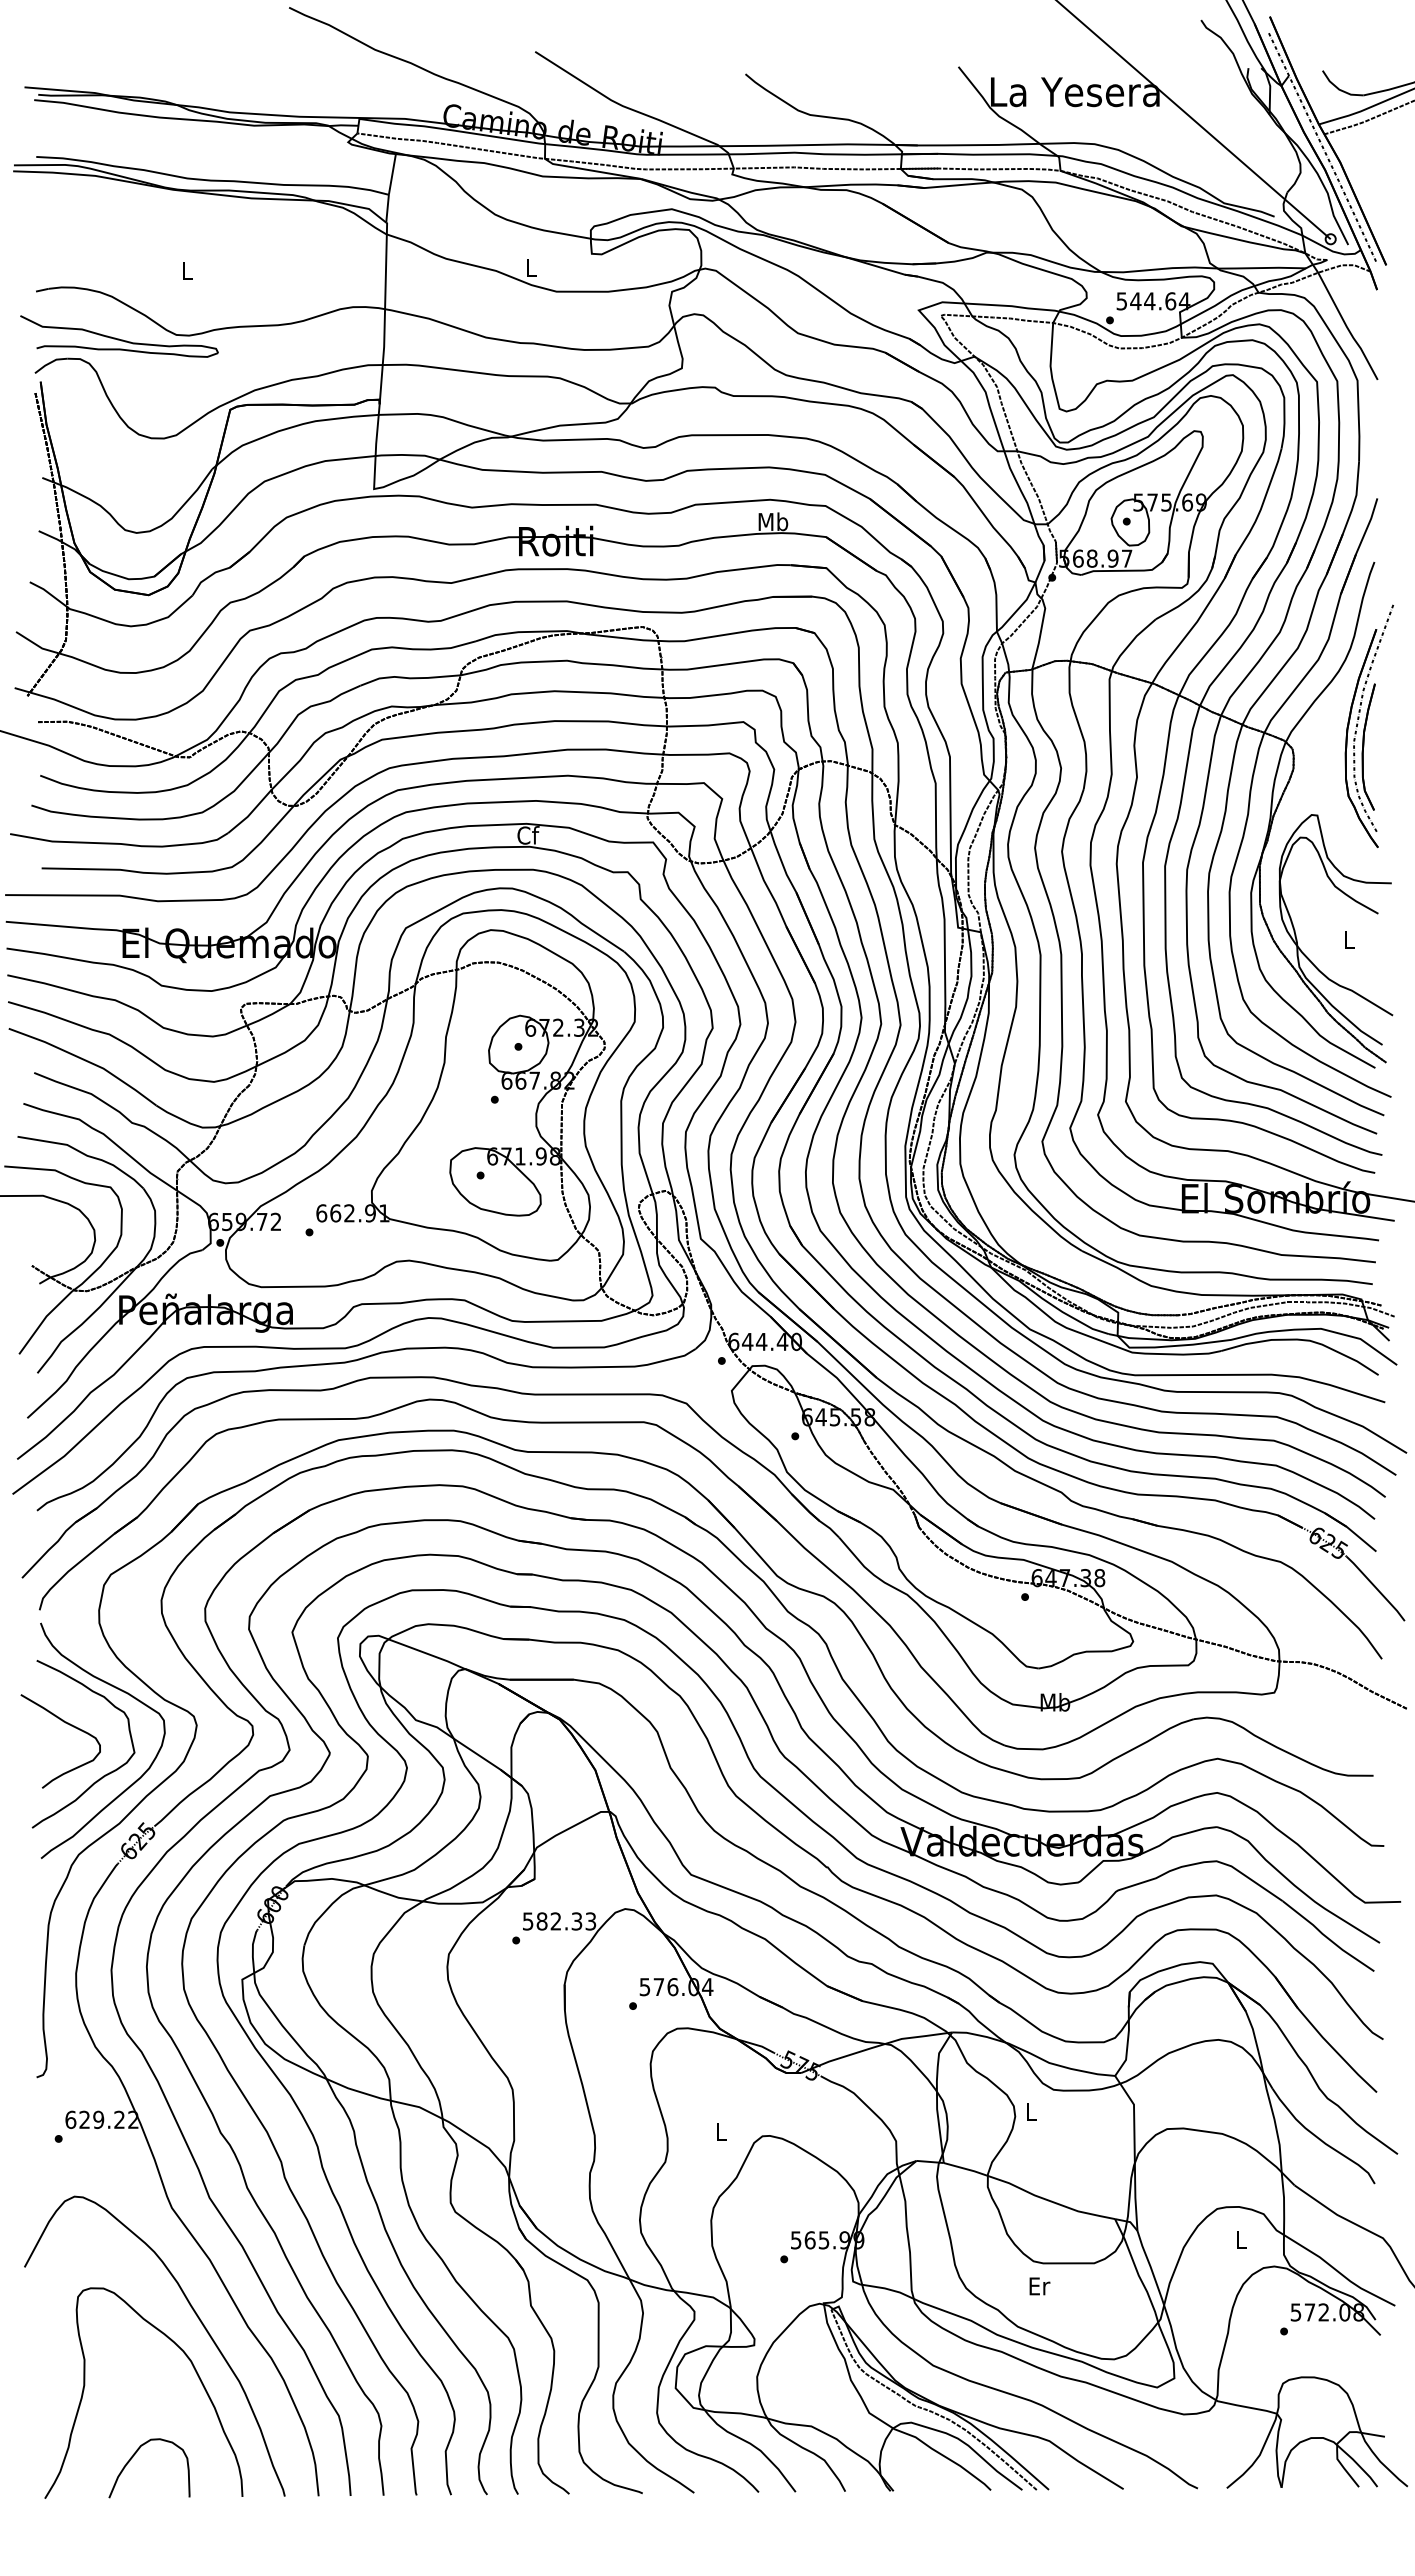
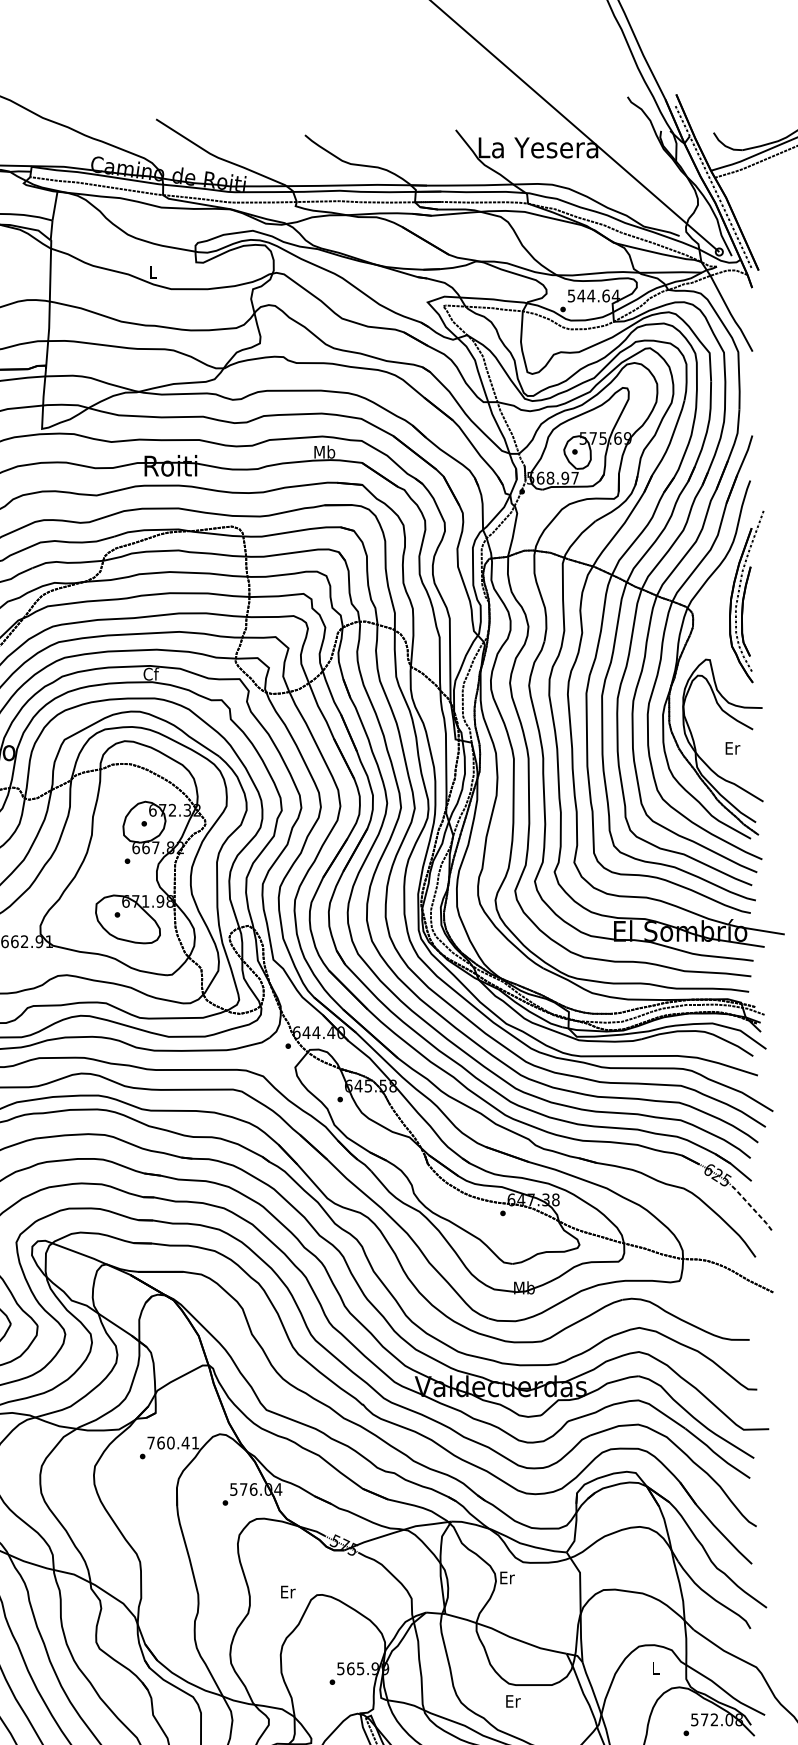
text: (1349, 940) -> (732, 748), L -> Er
line: (1376, 1588) -> (751, 1207), solid -> dashed
text: (559, 1921) -> (173, 1443), 582.33 -> 760.41
text: (1031, 2111) -> (507, 1577), L -> Er
text: (721, 2131) -> (288, 1591), L -> Er

